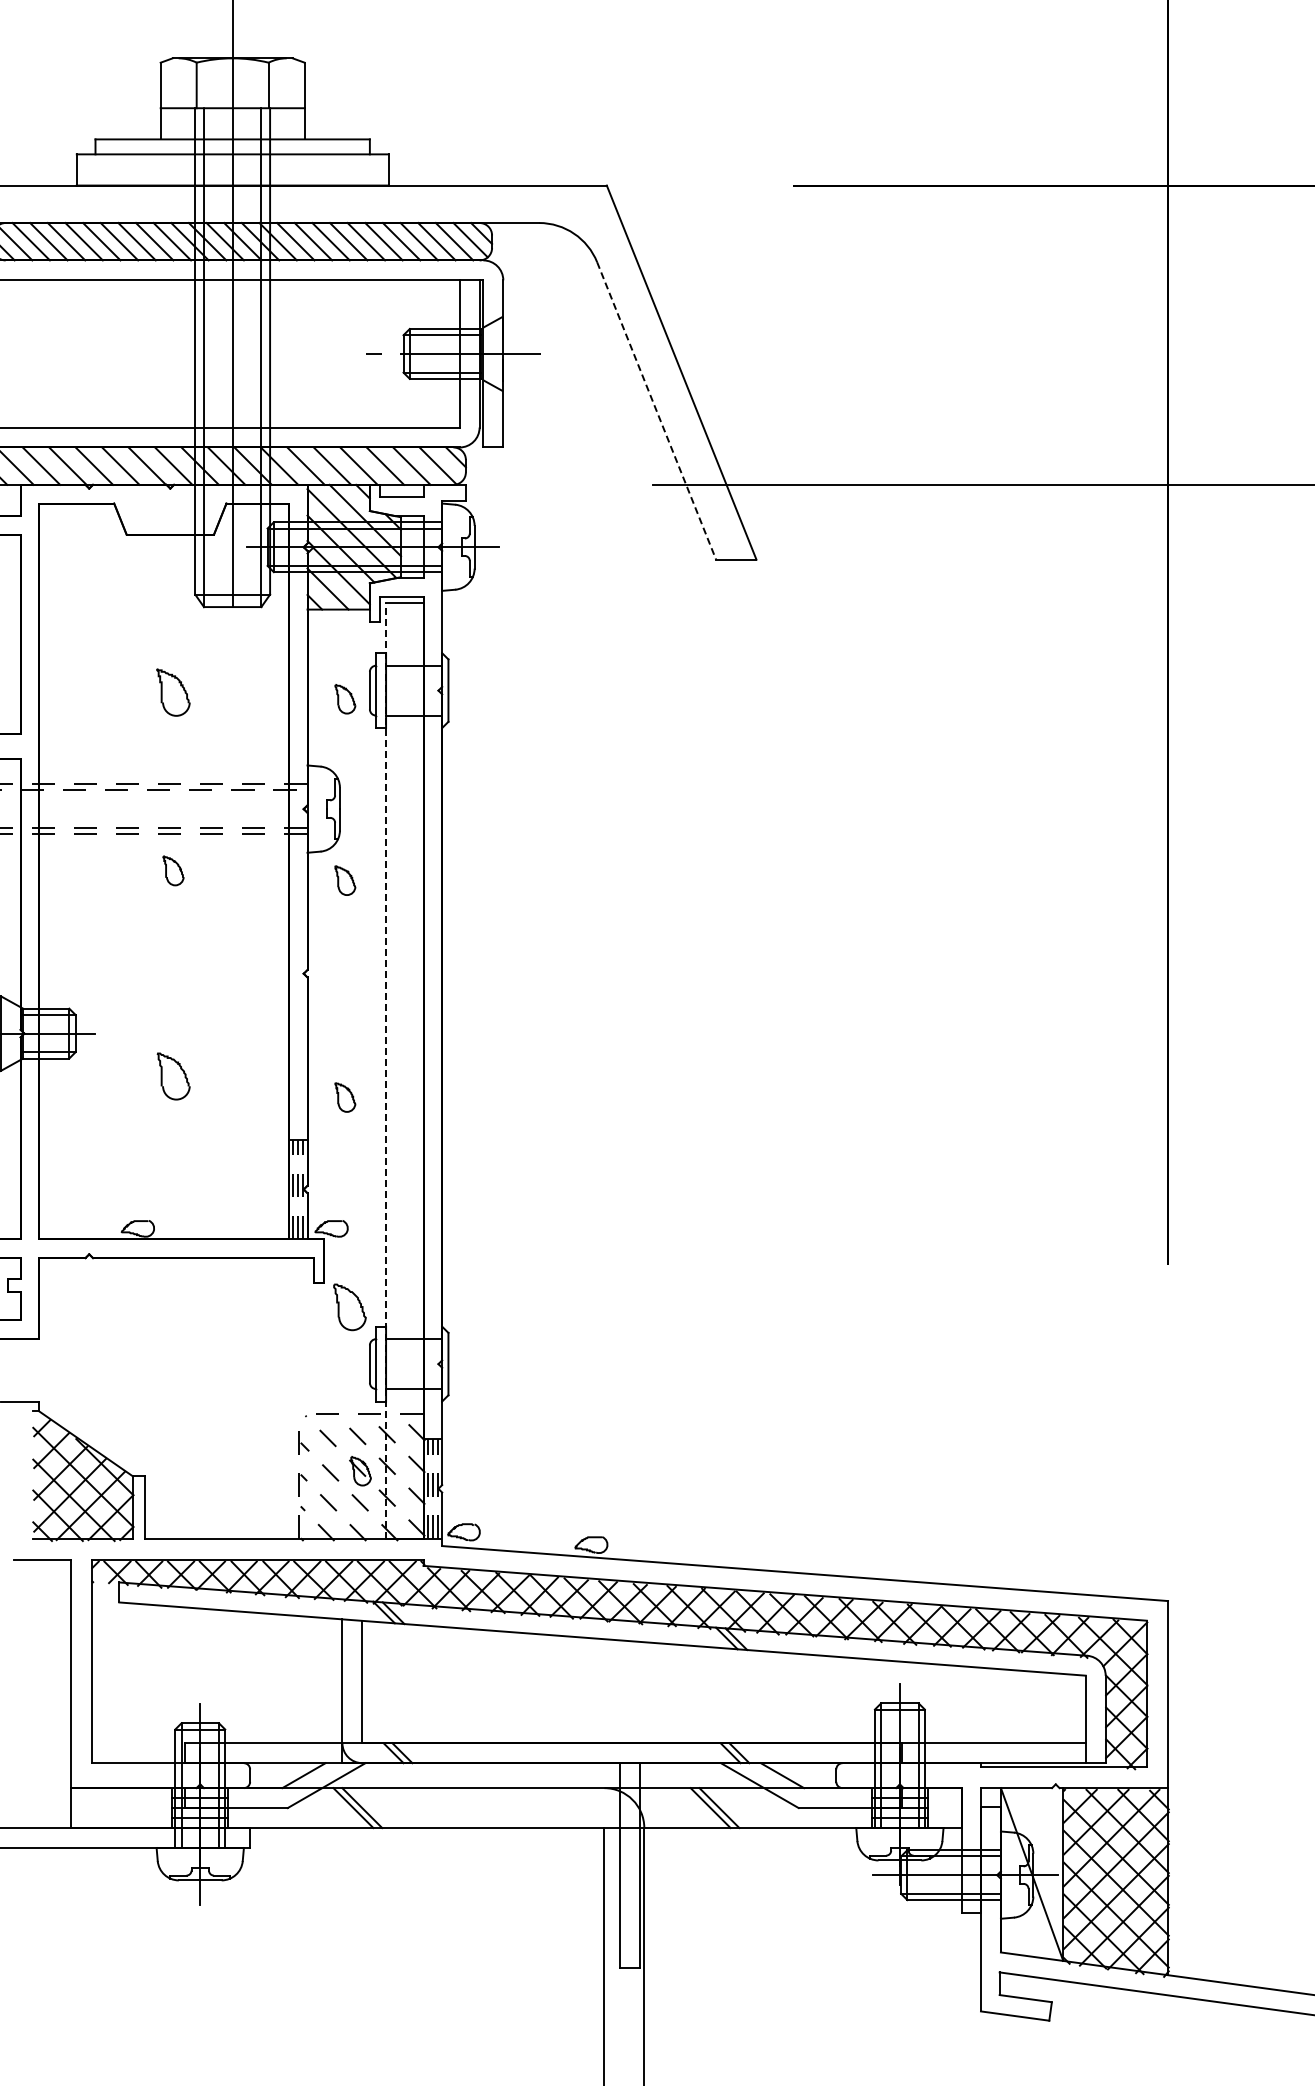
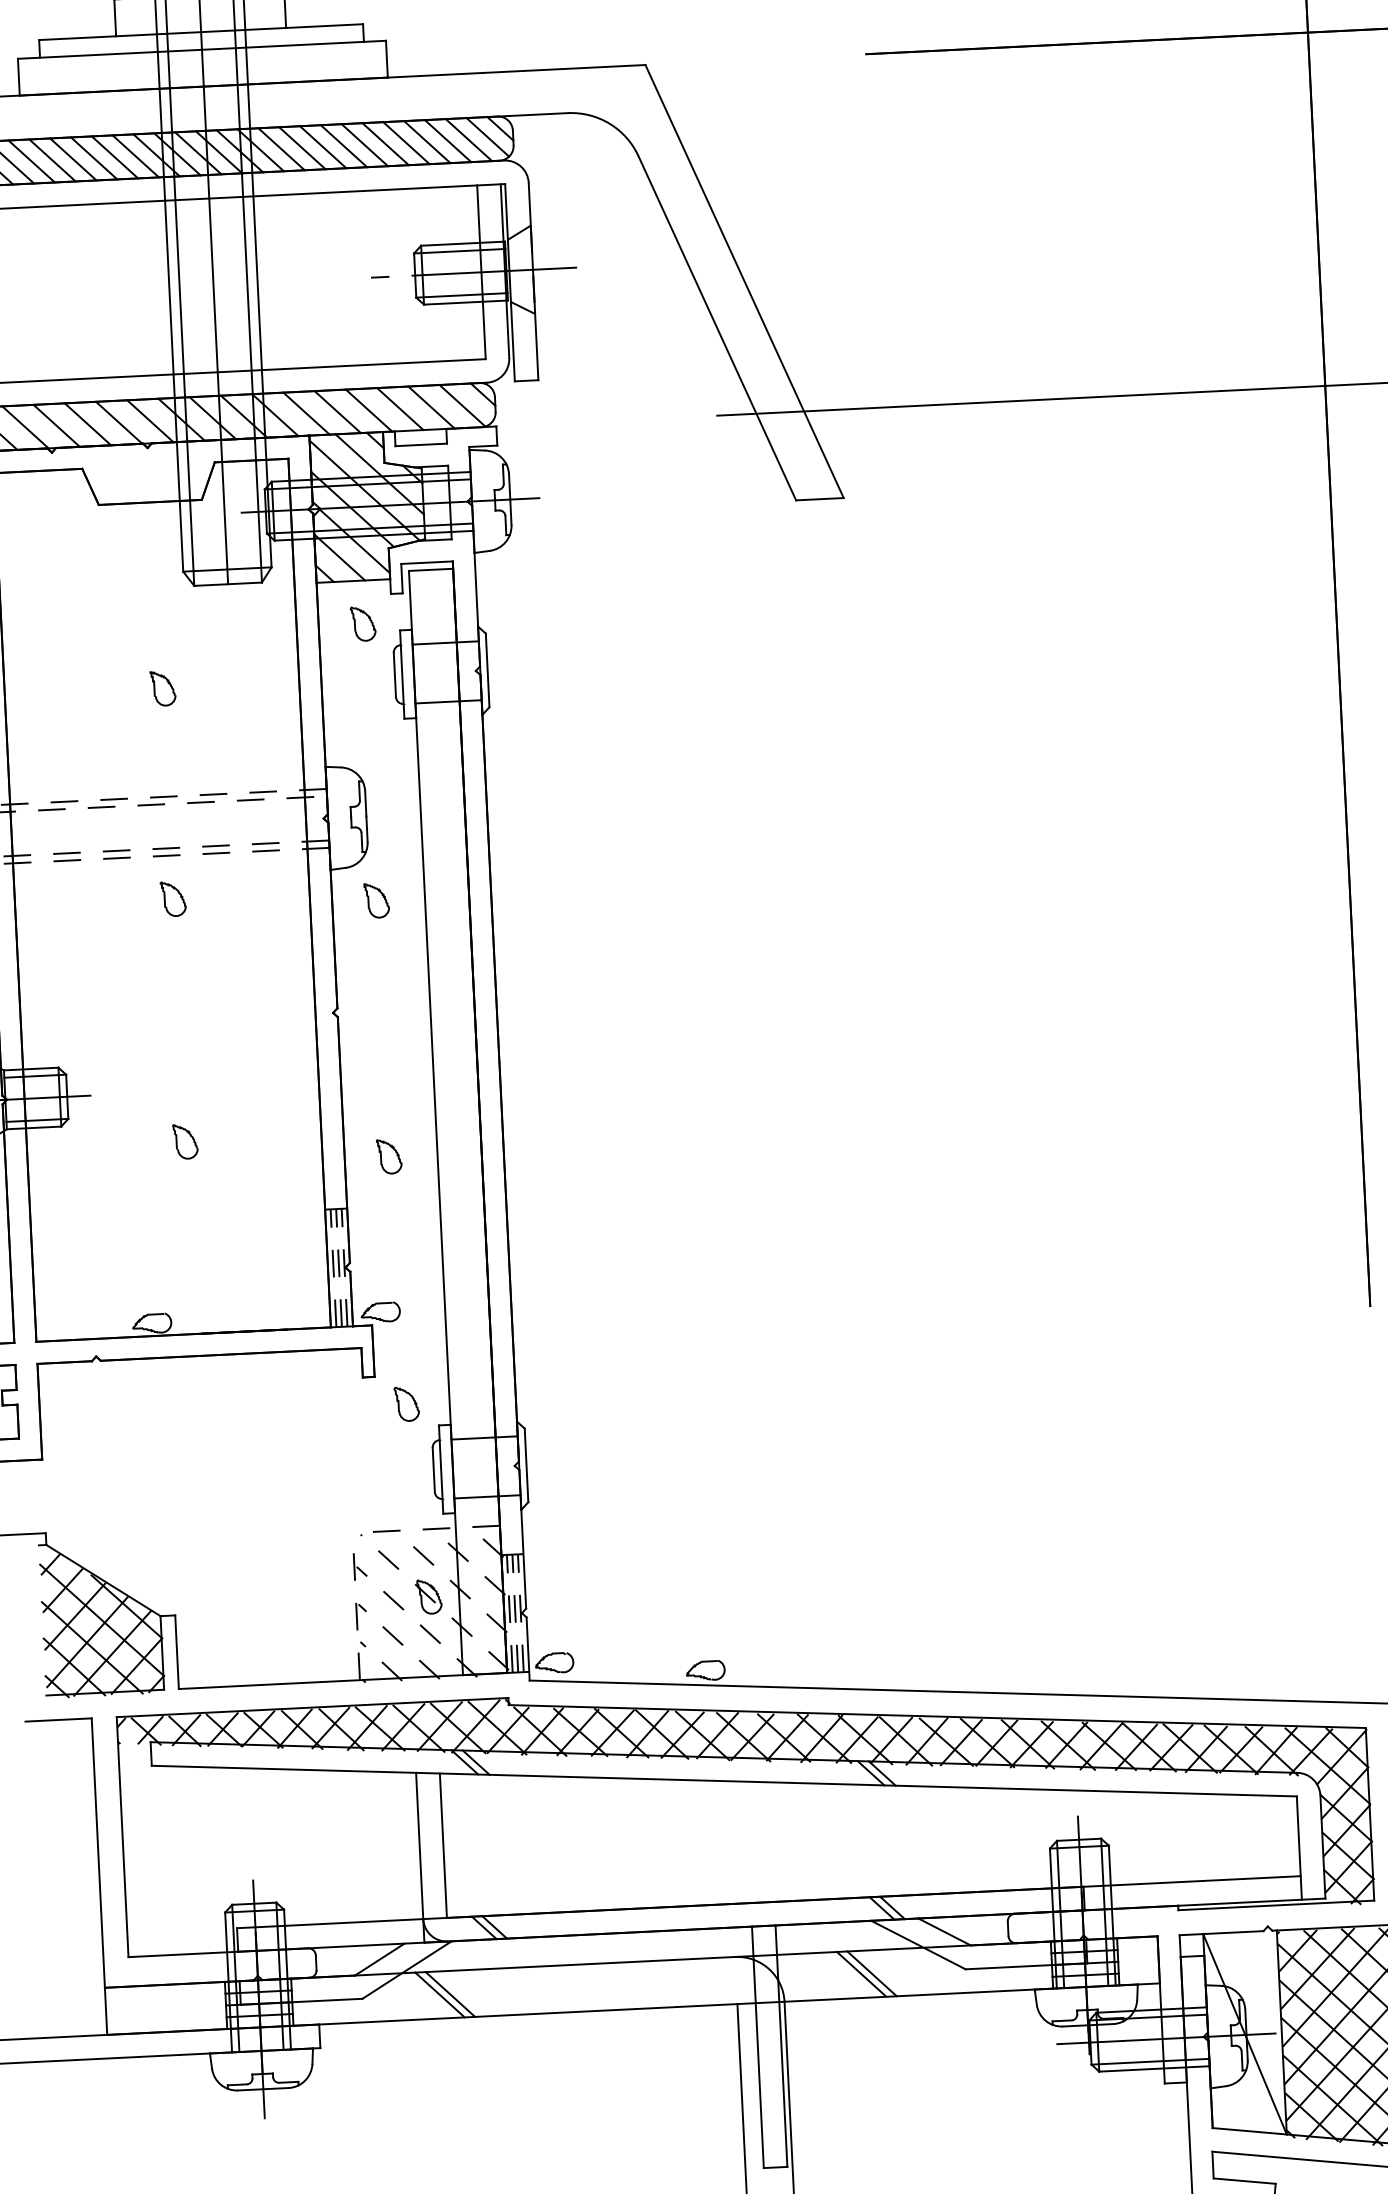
line: (656, 411) -> (717, 328), dashed -> solid
part: (173, 692) -> (163, 688), size x0.62
part: (345, 699) -> (363, 624), moved
line: (386, 1071) -> (436, 1123), dashed -> solid
part: (173, 1076) -> (185, 1141), size x0.62
part: (349, 1307) -> (406, 1404), size x0.62

